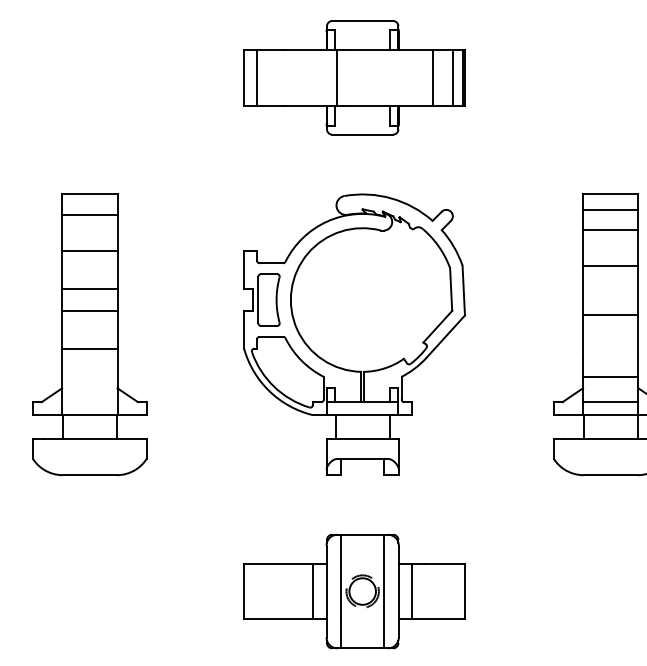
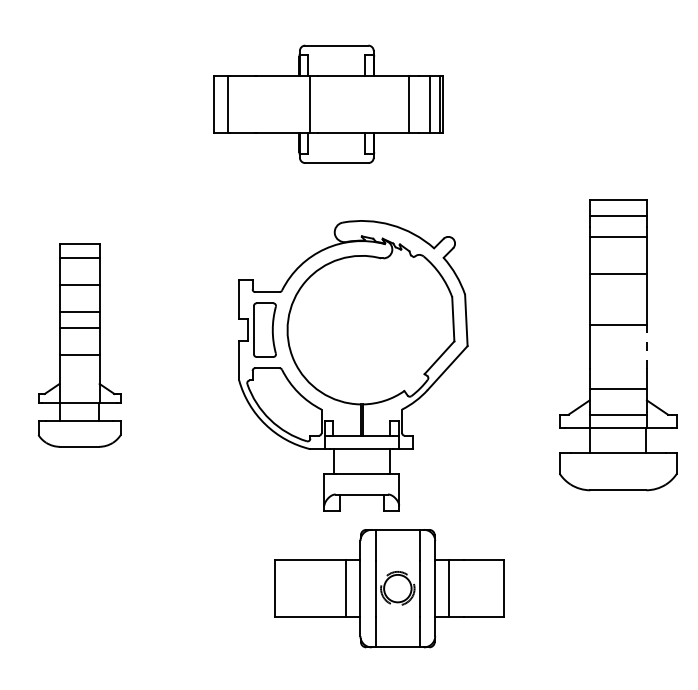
part: (354, 76) -> (328, 103), moved
part: (354, 334) -> (353, 365), moved
part: (89, 335) -> (79, 345), size x0.7
line: (637, 337) -> (646, 347), solid -> dashed
part: (354, 591) -> (389, 588), moved

